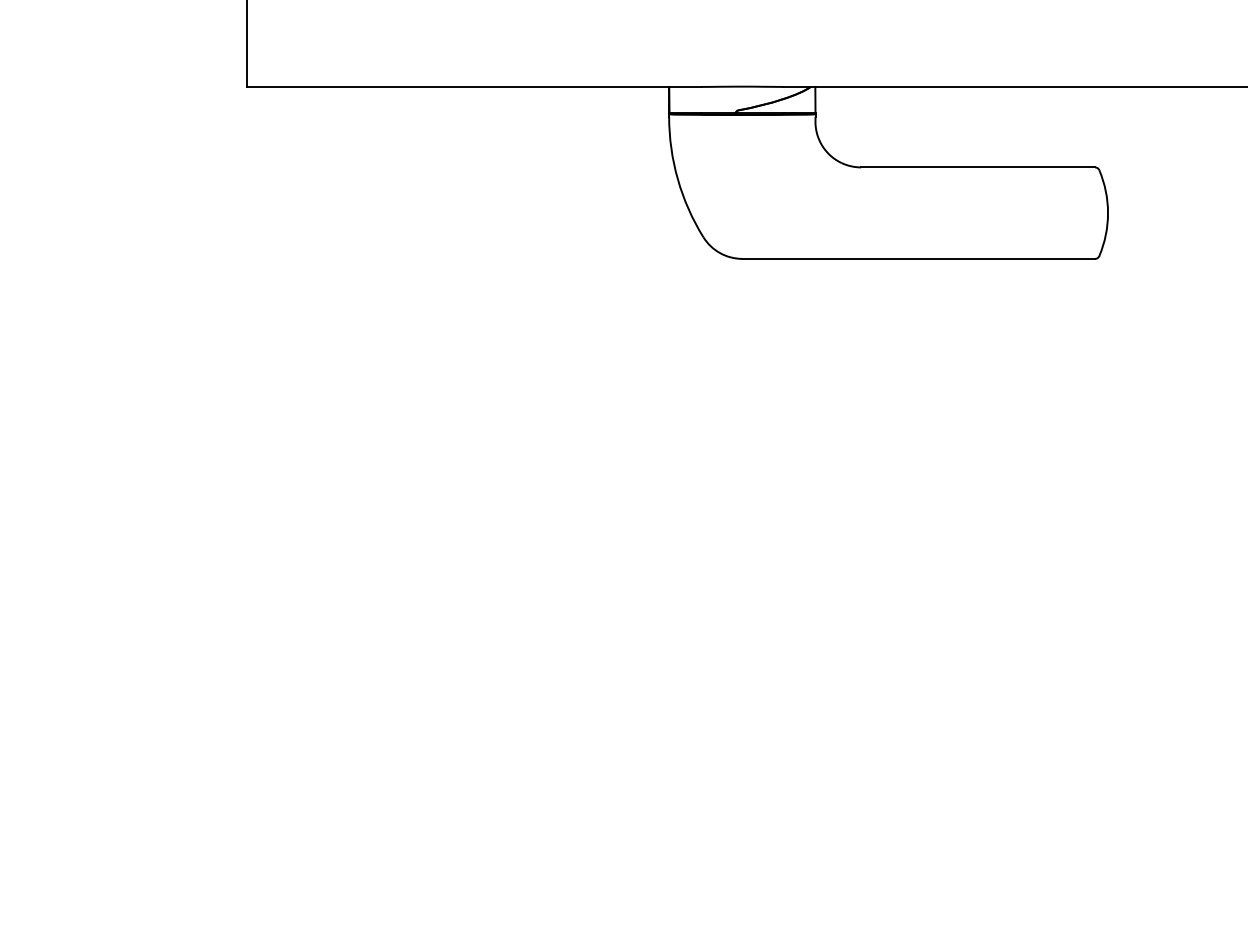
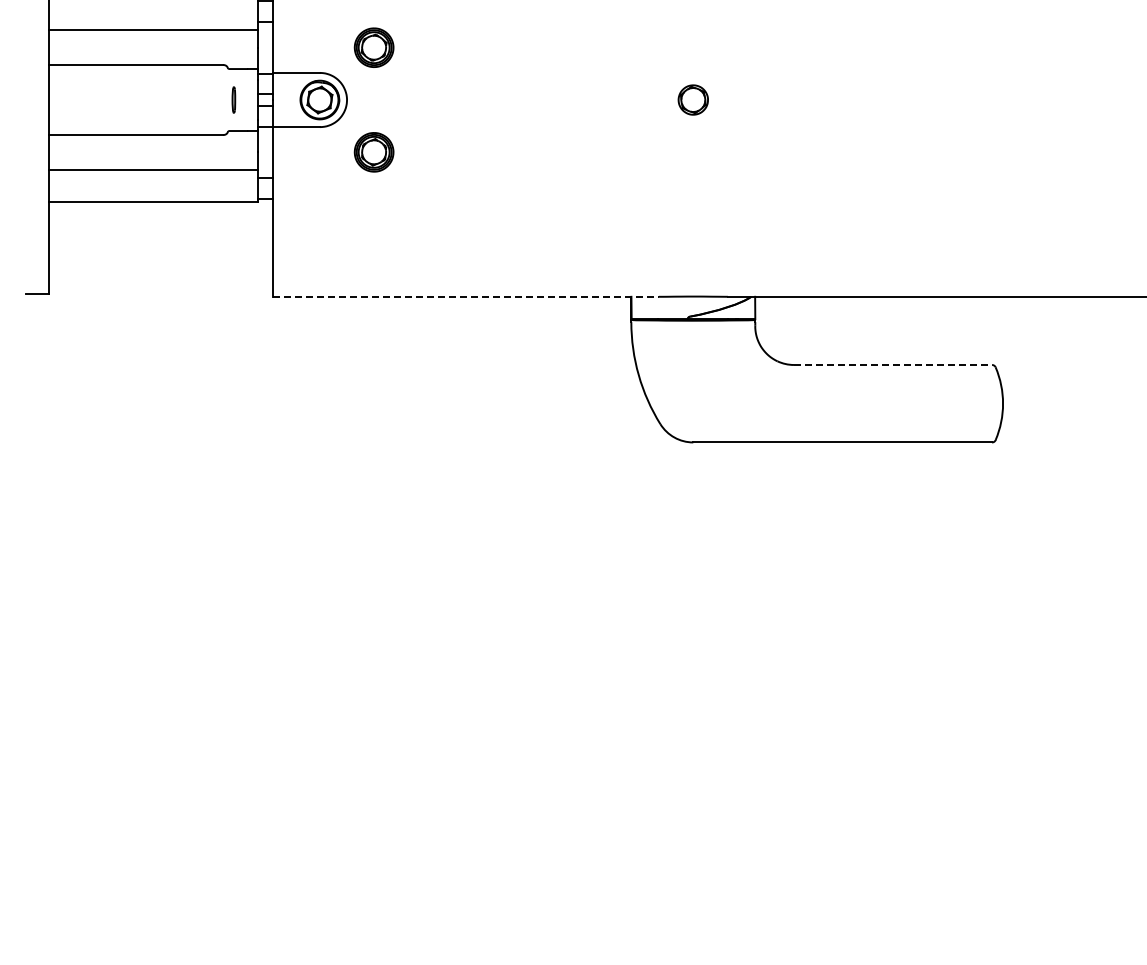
line: (474, 86) -> (466, 296), solid -> dashed
line: (978, 166) -> (893, 364), solid -> dashed

